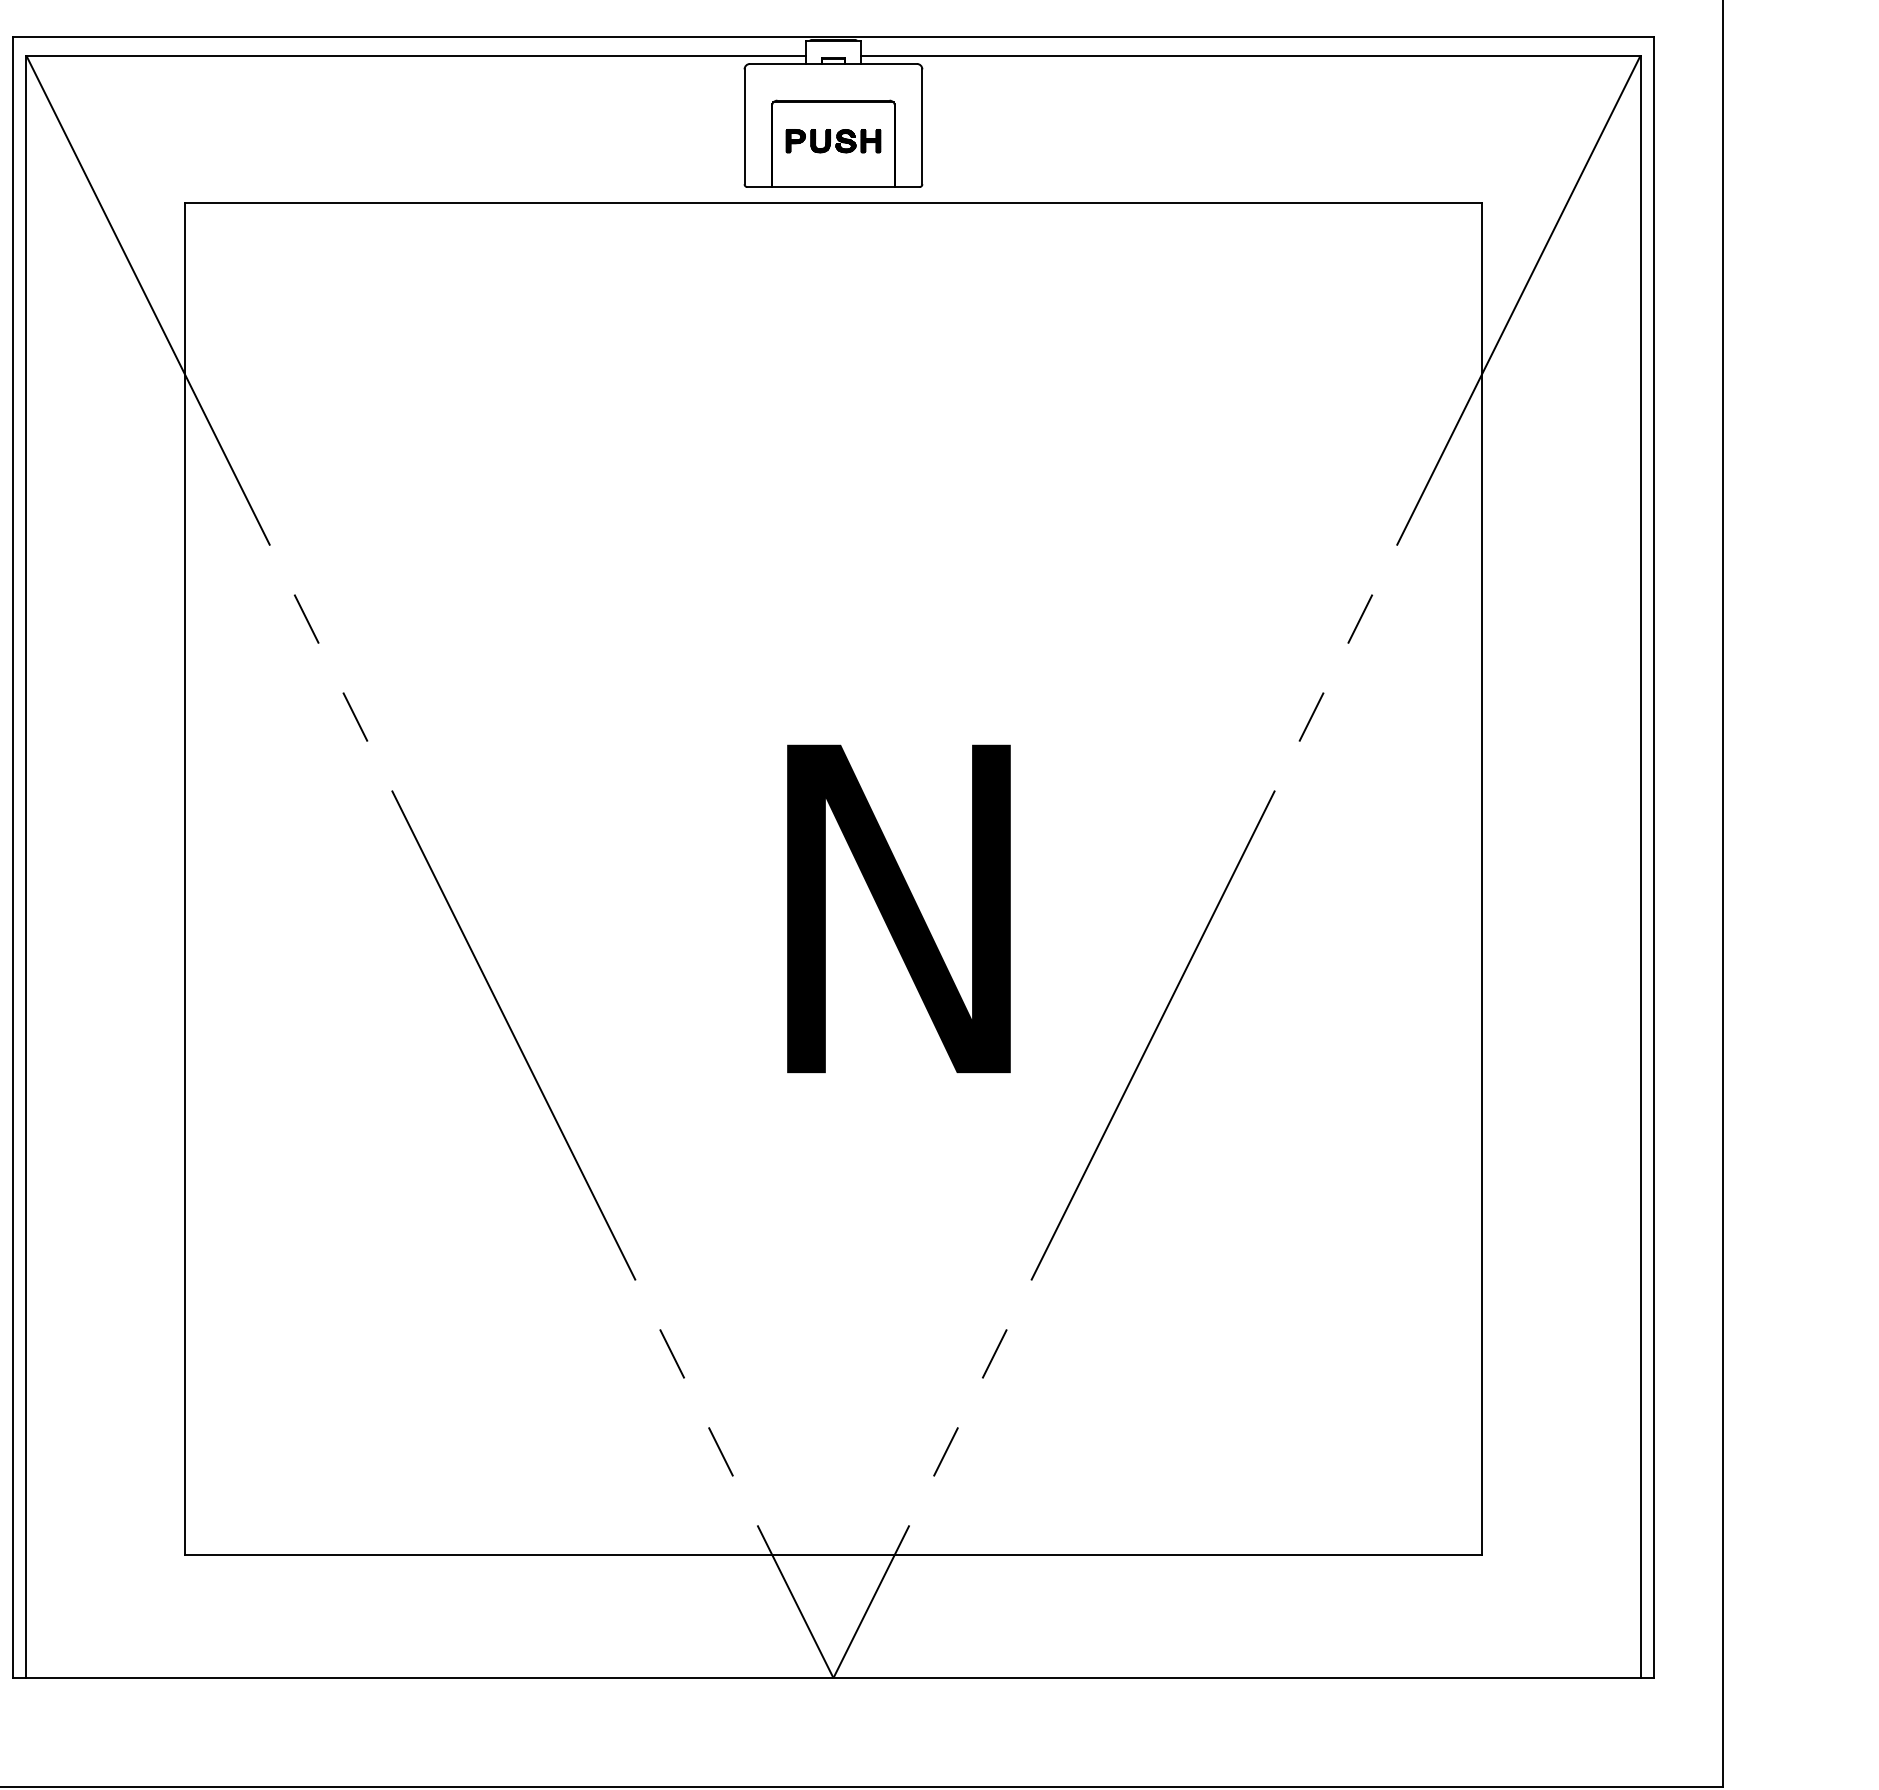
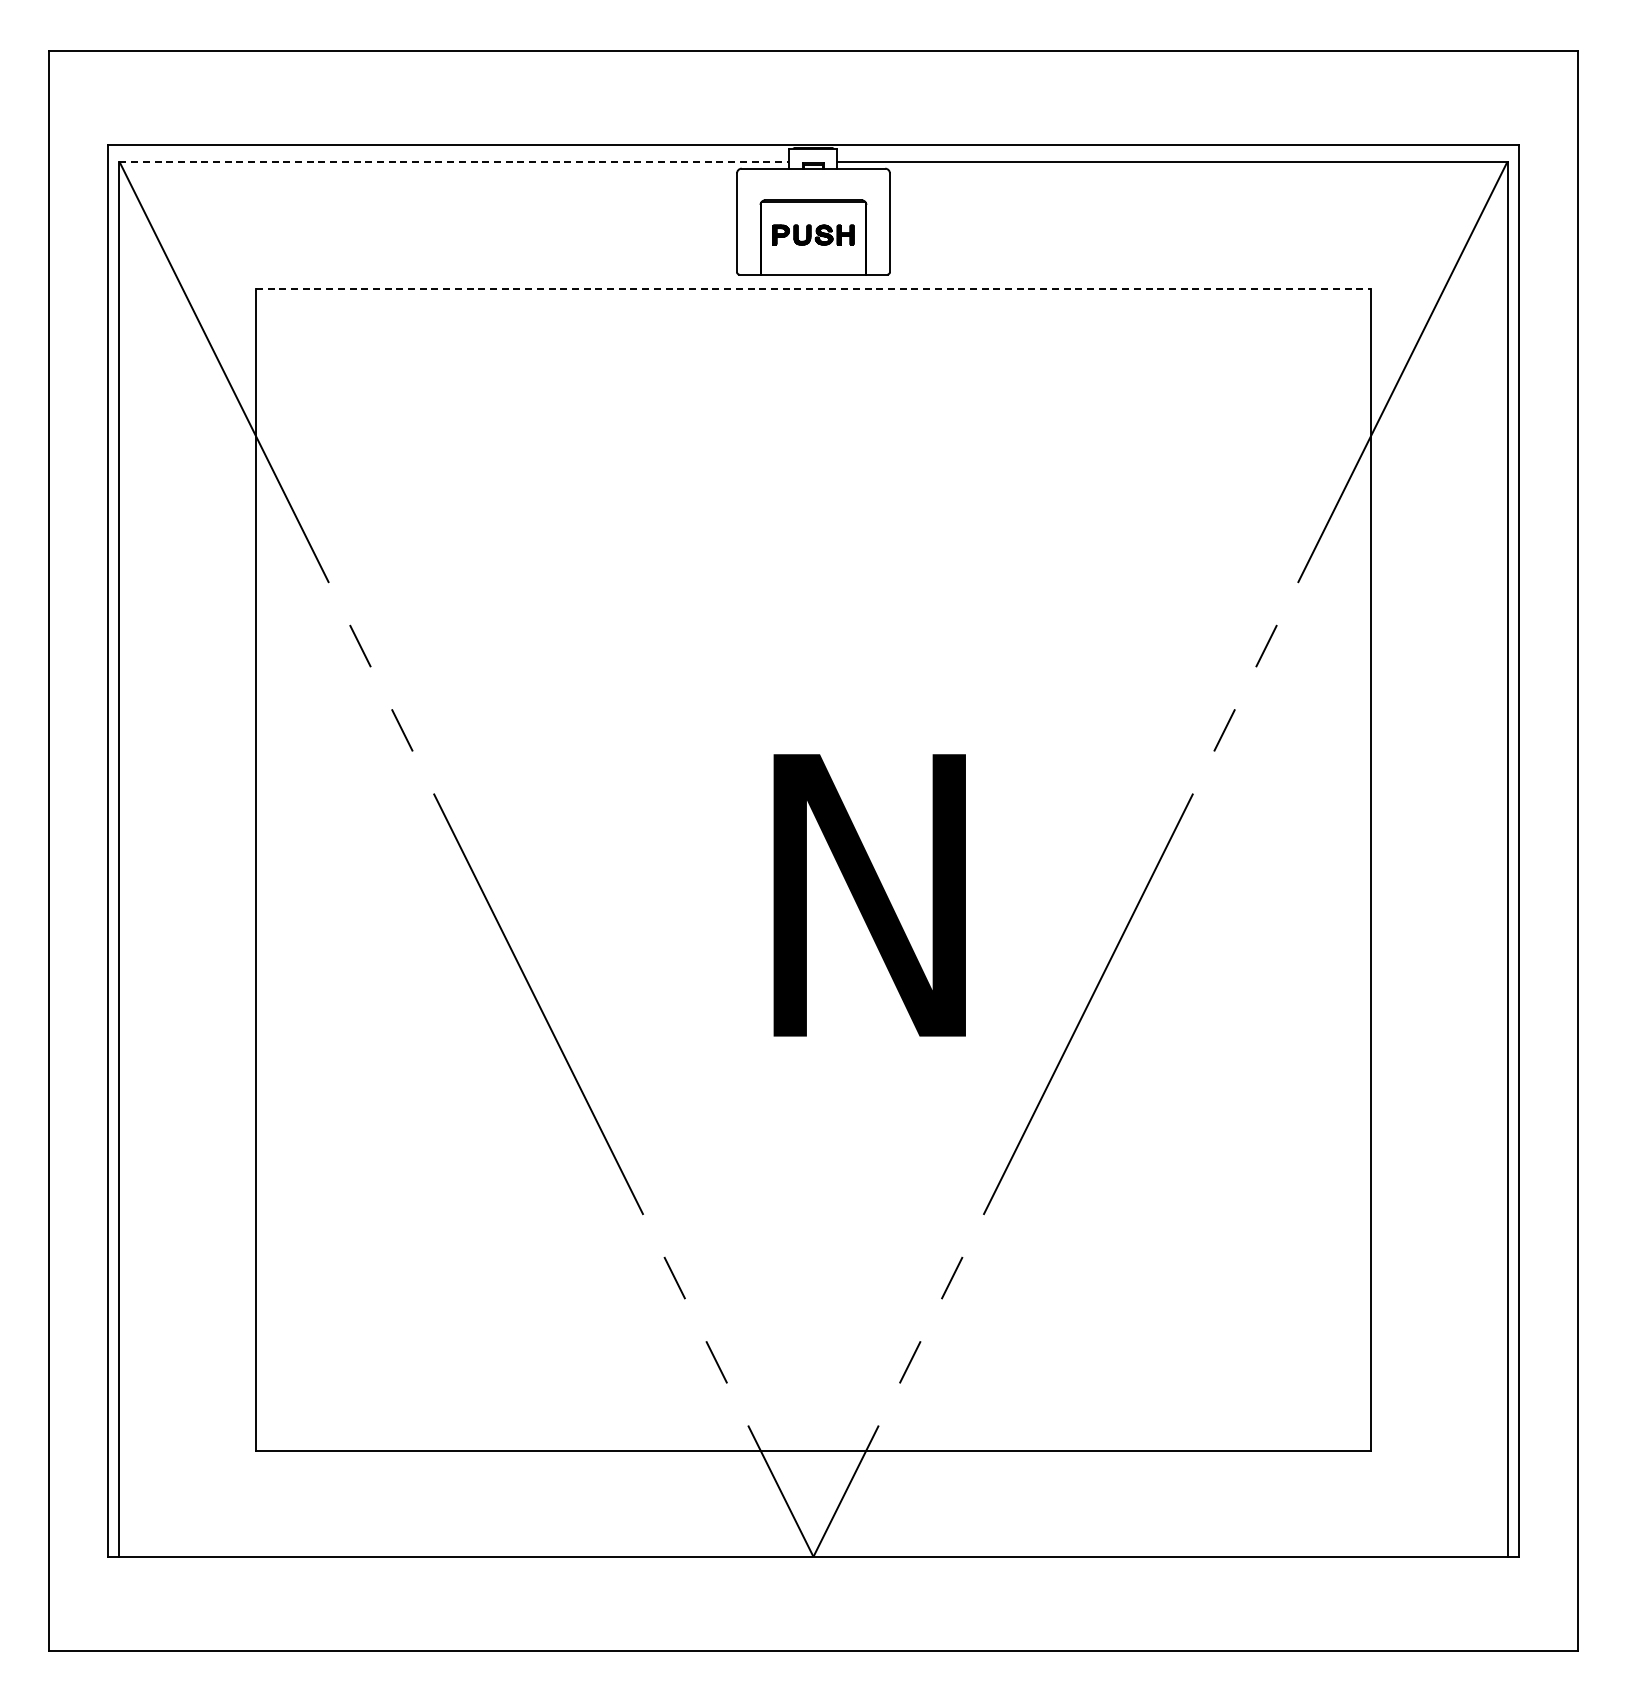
line: (416, 55) -> (454, 161), solid -> dashed
line: (833, 203) -> (813, 288), solid -> dashed

